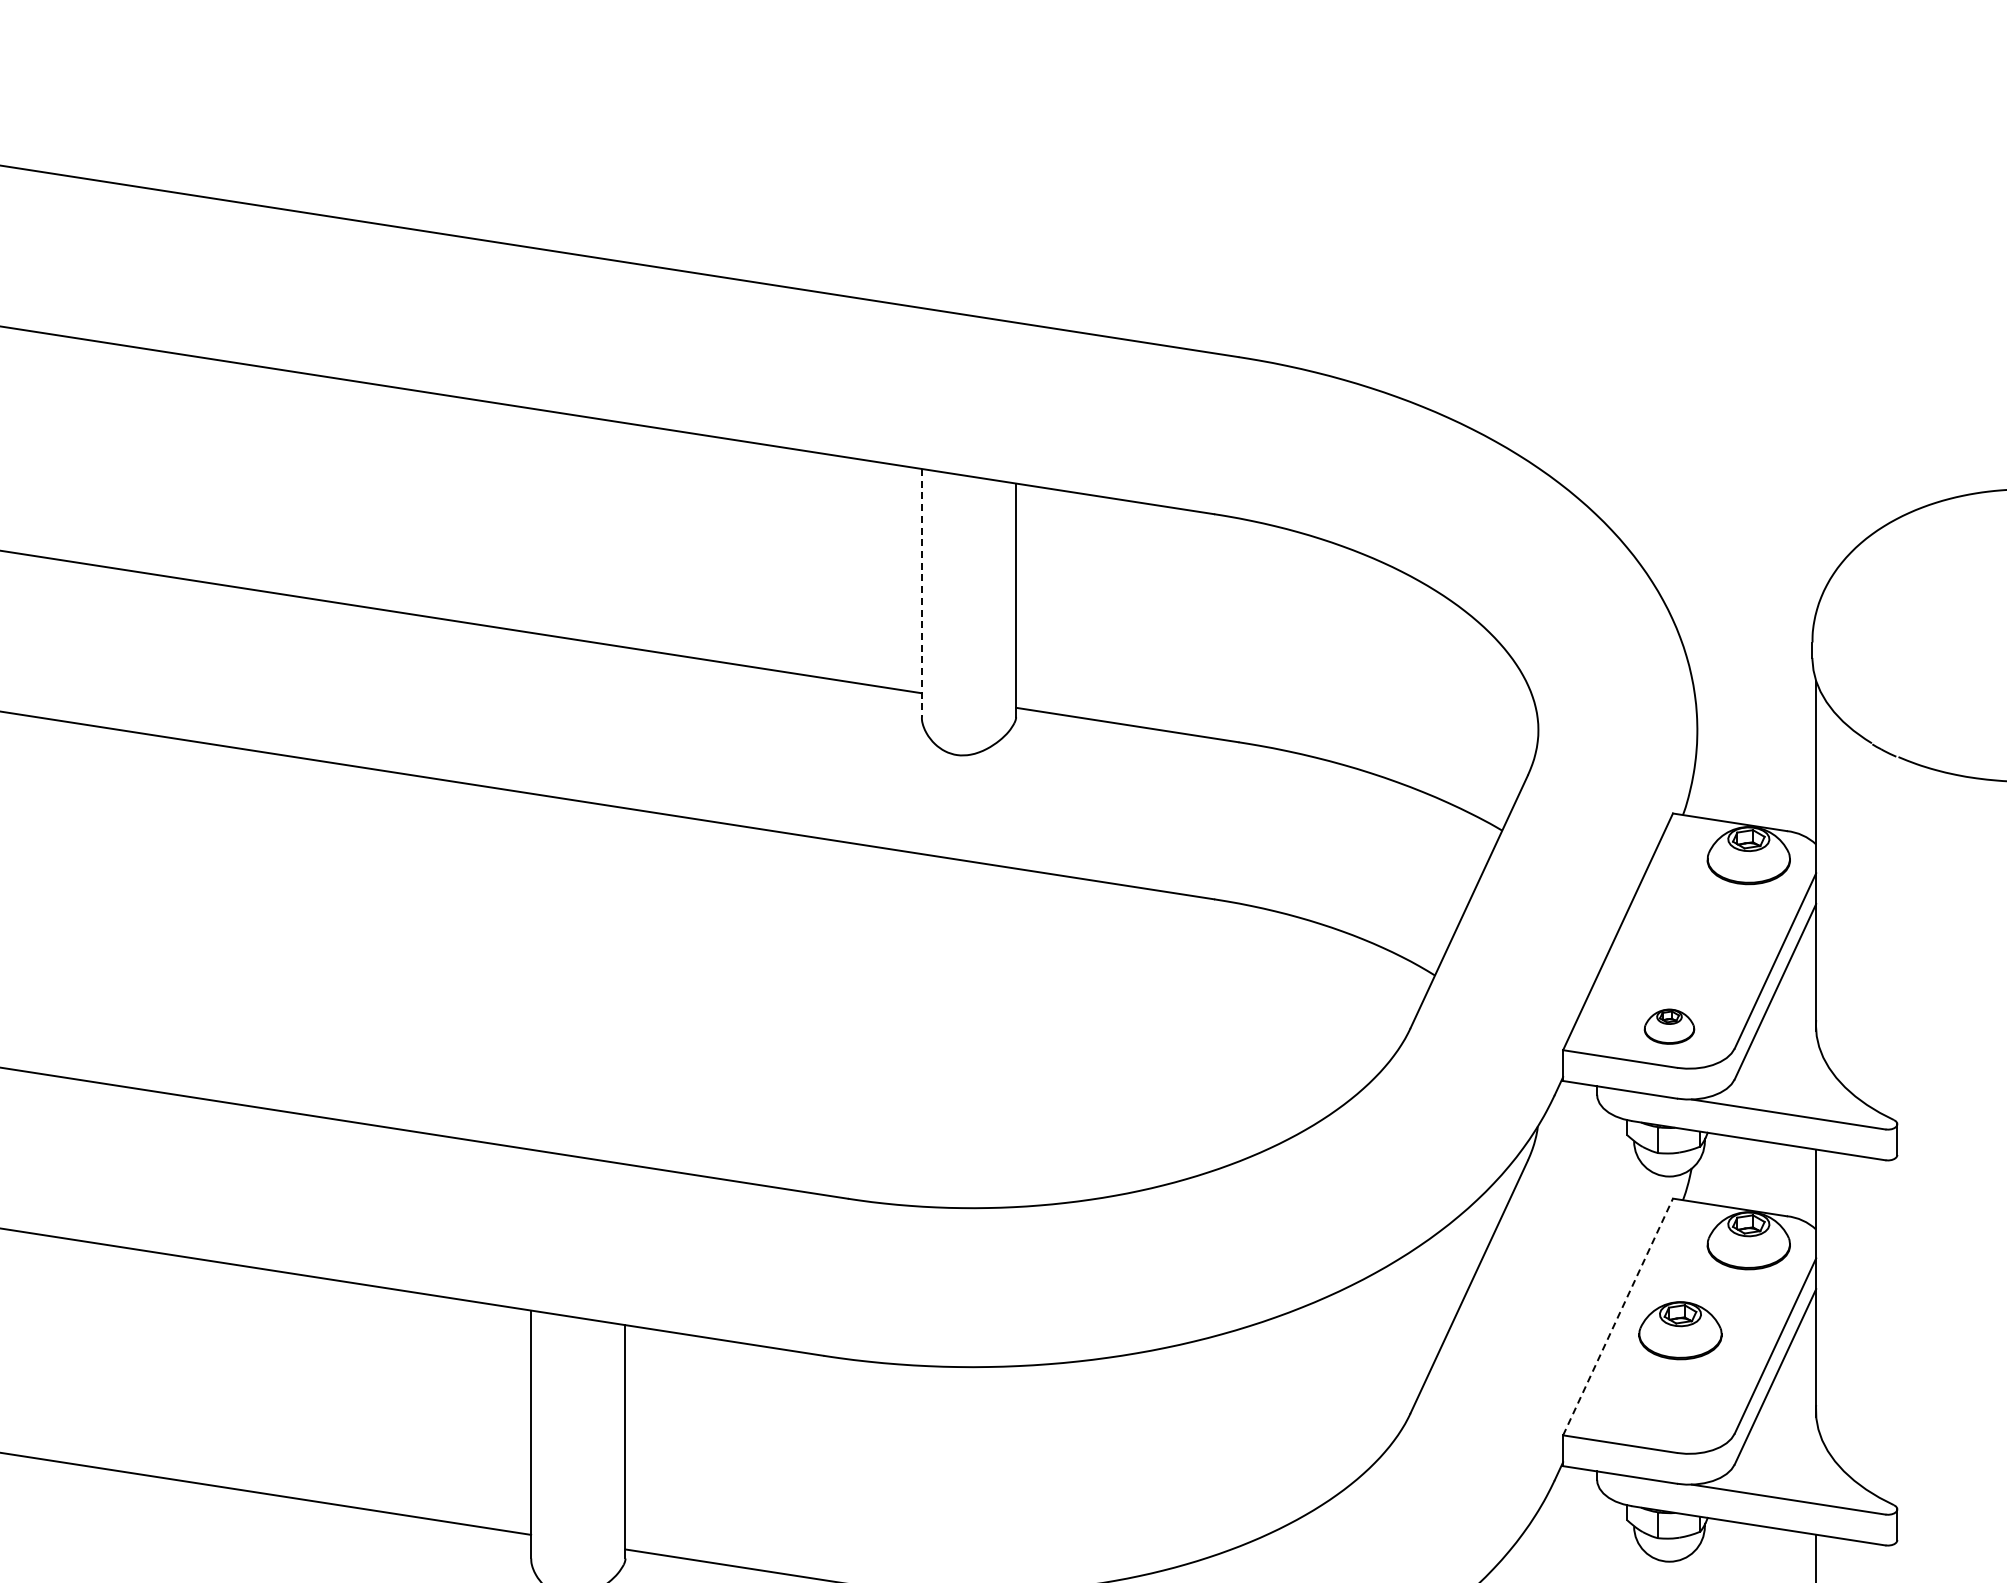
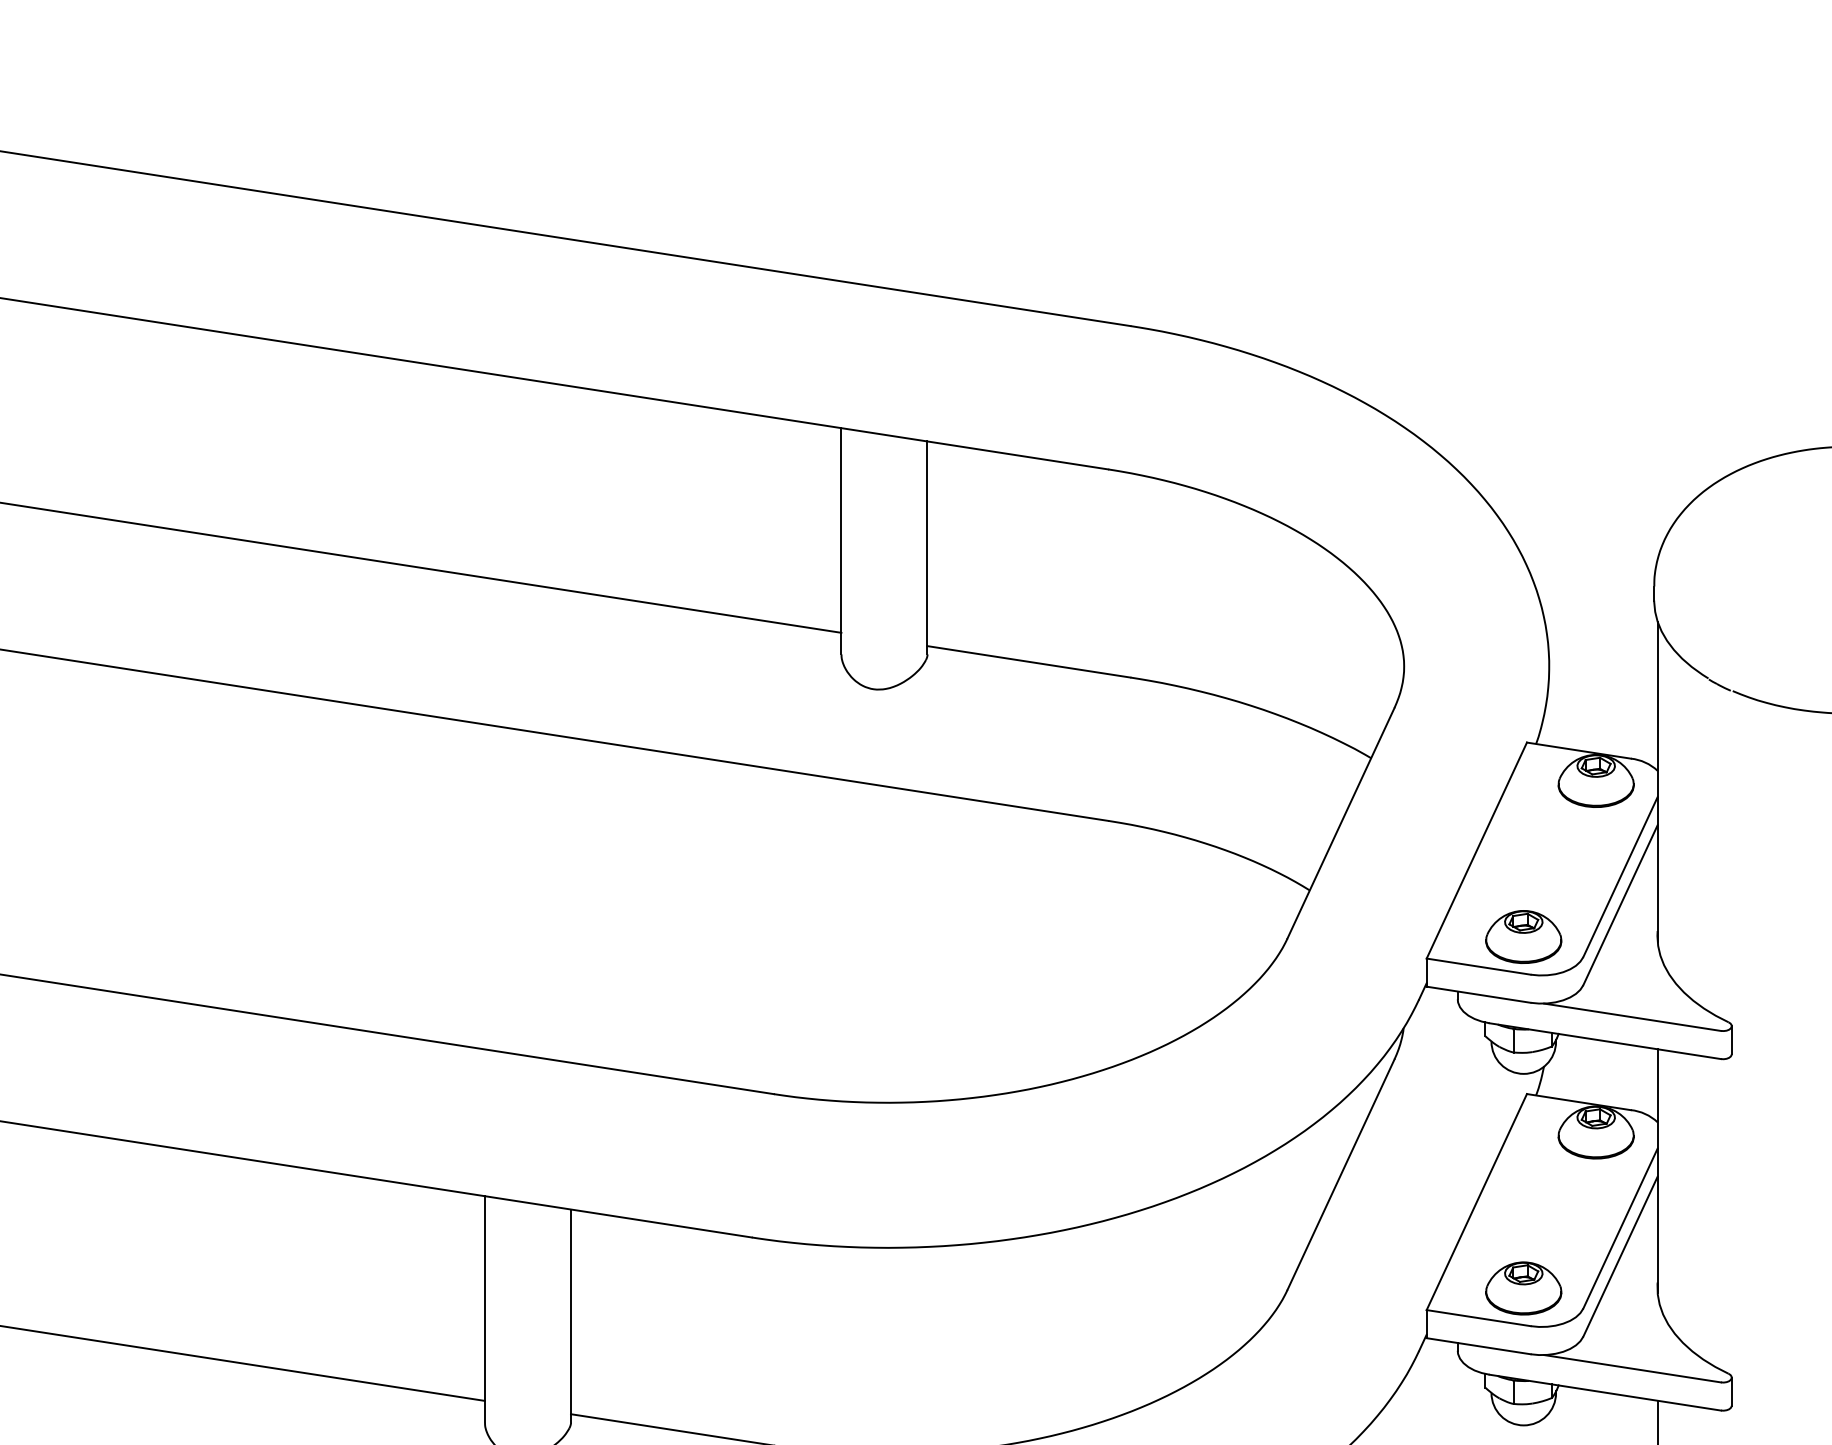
line: (921, 592) -> (841, 540), dashed -> solid
part: (1669, 1026) -> (1523, 936), size x1.67
line: (1618, 1316) -> (1477, 1201), dashed -> solid
part: (1680, 1330) -> (1523, 1288), moved

